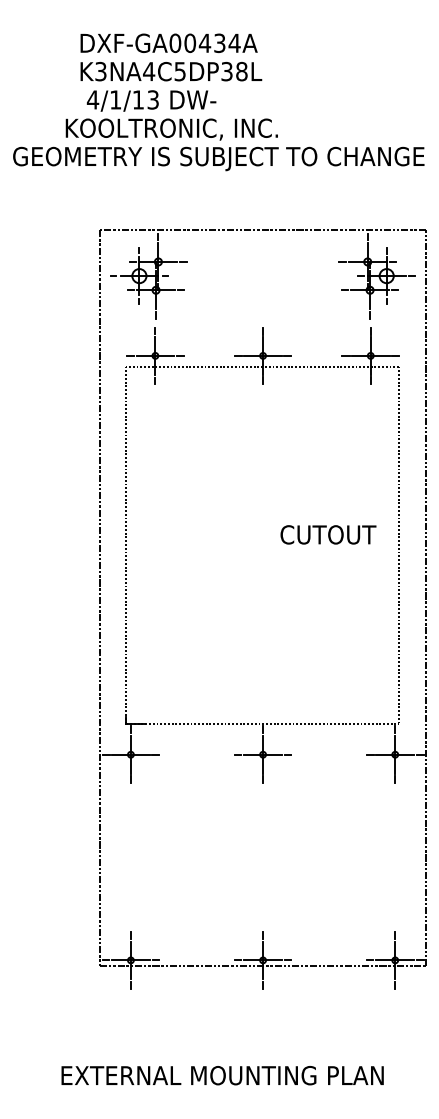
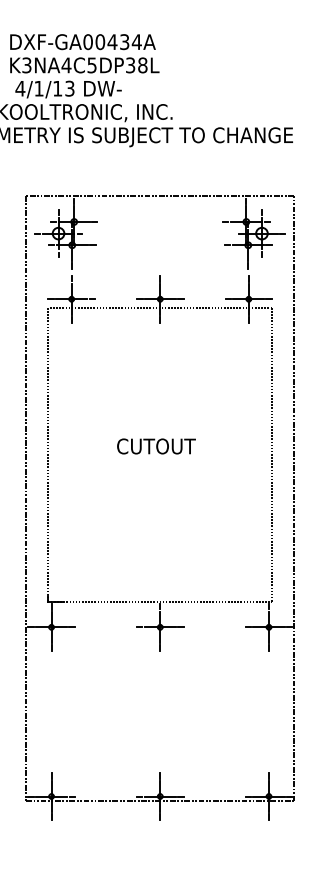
text: (328, 534) -> (156, 446), moved

